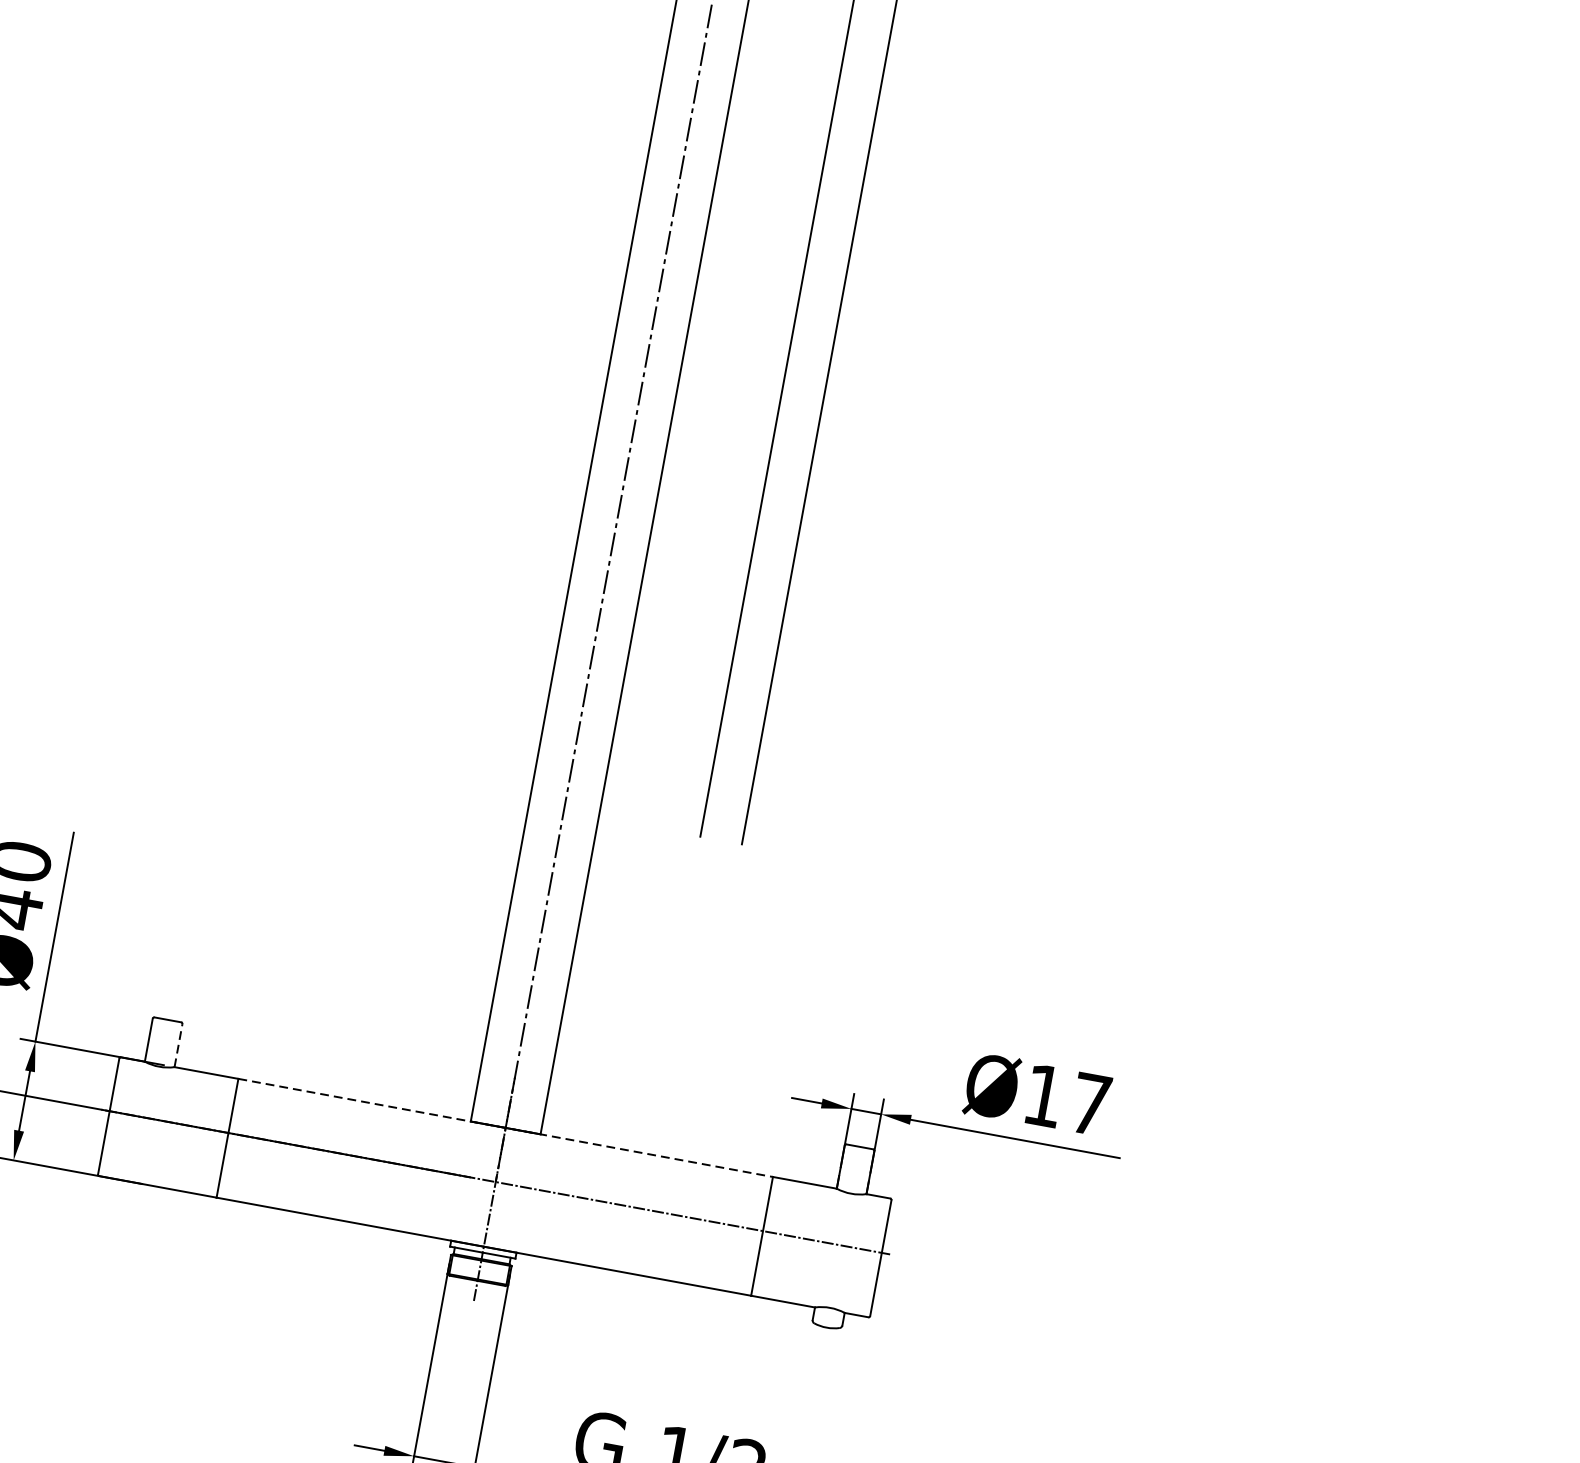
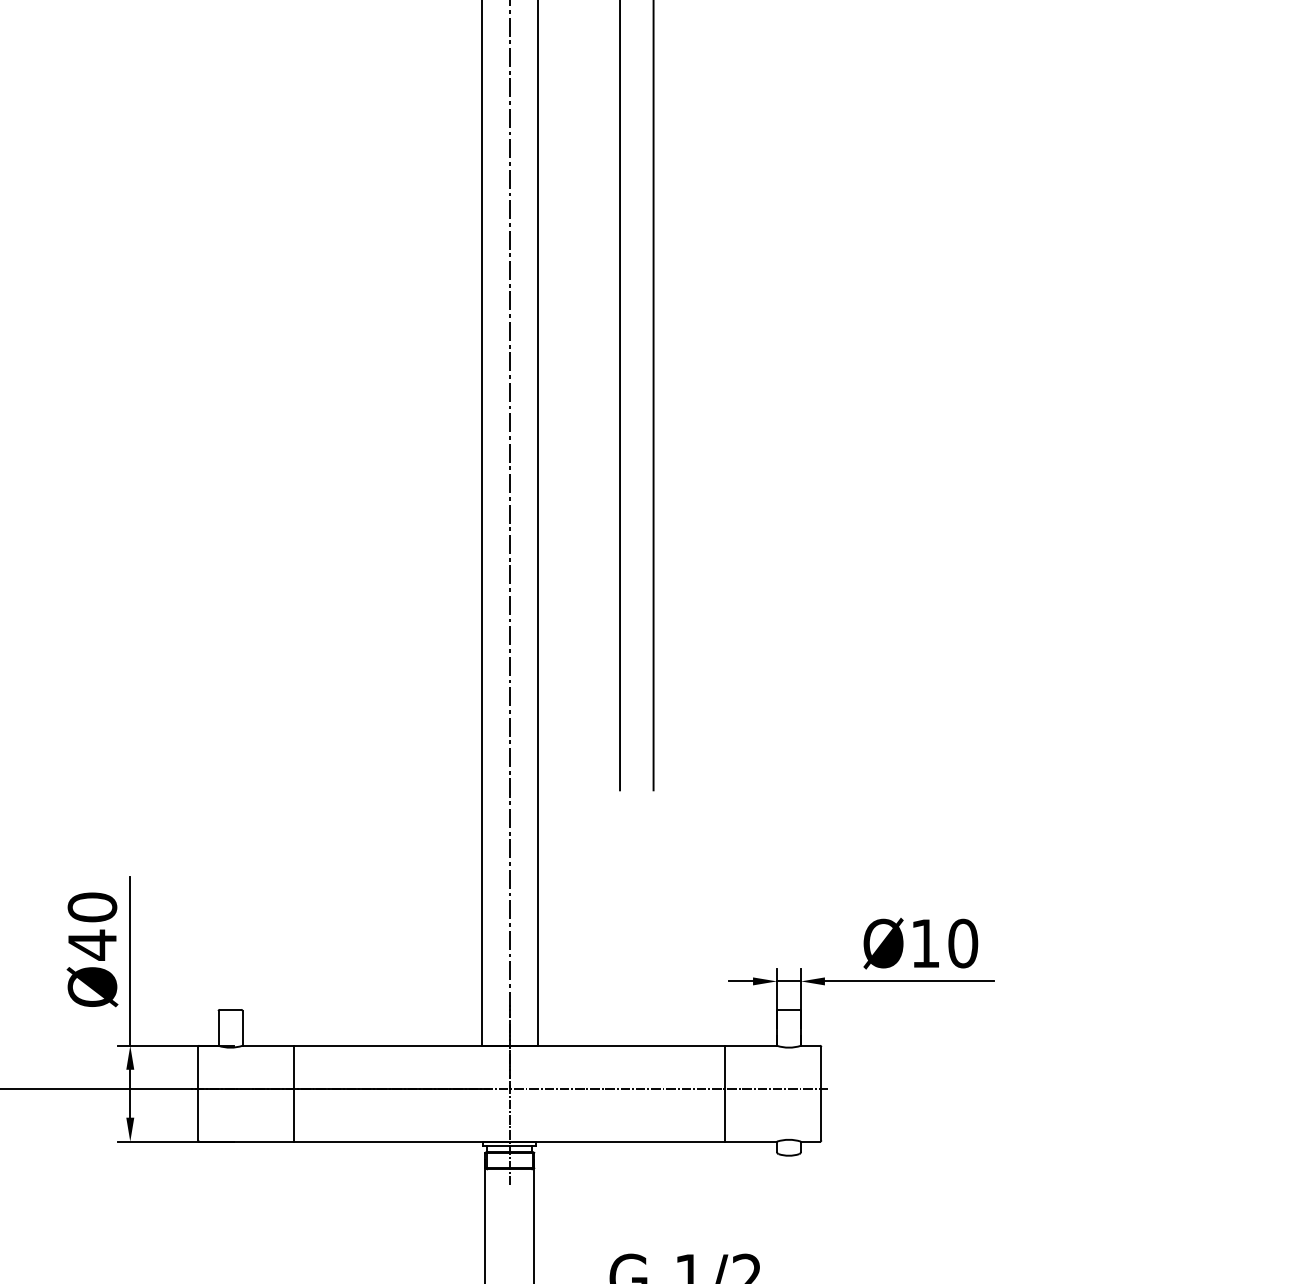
line: (178, 1044) -> (242, 1027), dashed -> solid
text: (1091, 1104) -> (963, 943), Ø17 -> Ø10
line: (505, 1127) -> (509, 1045), dashed -> solid

